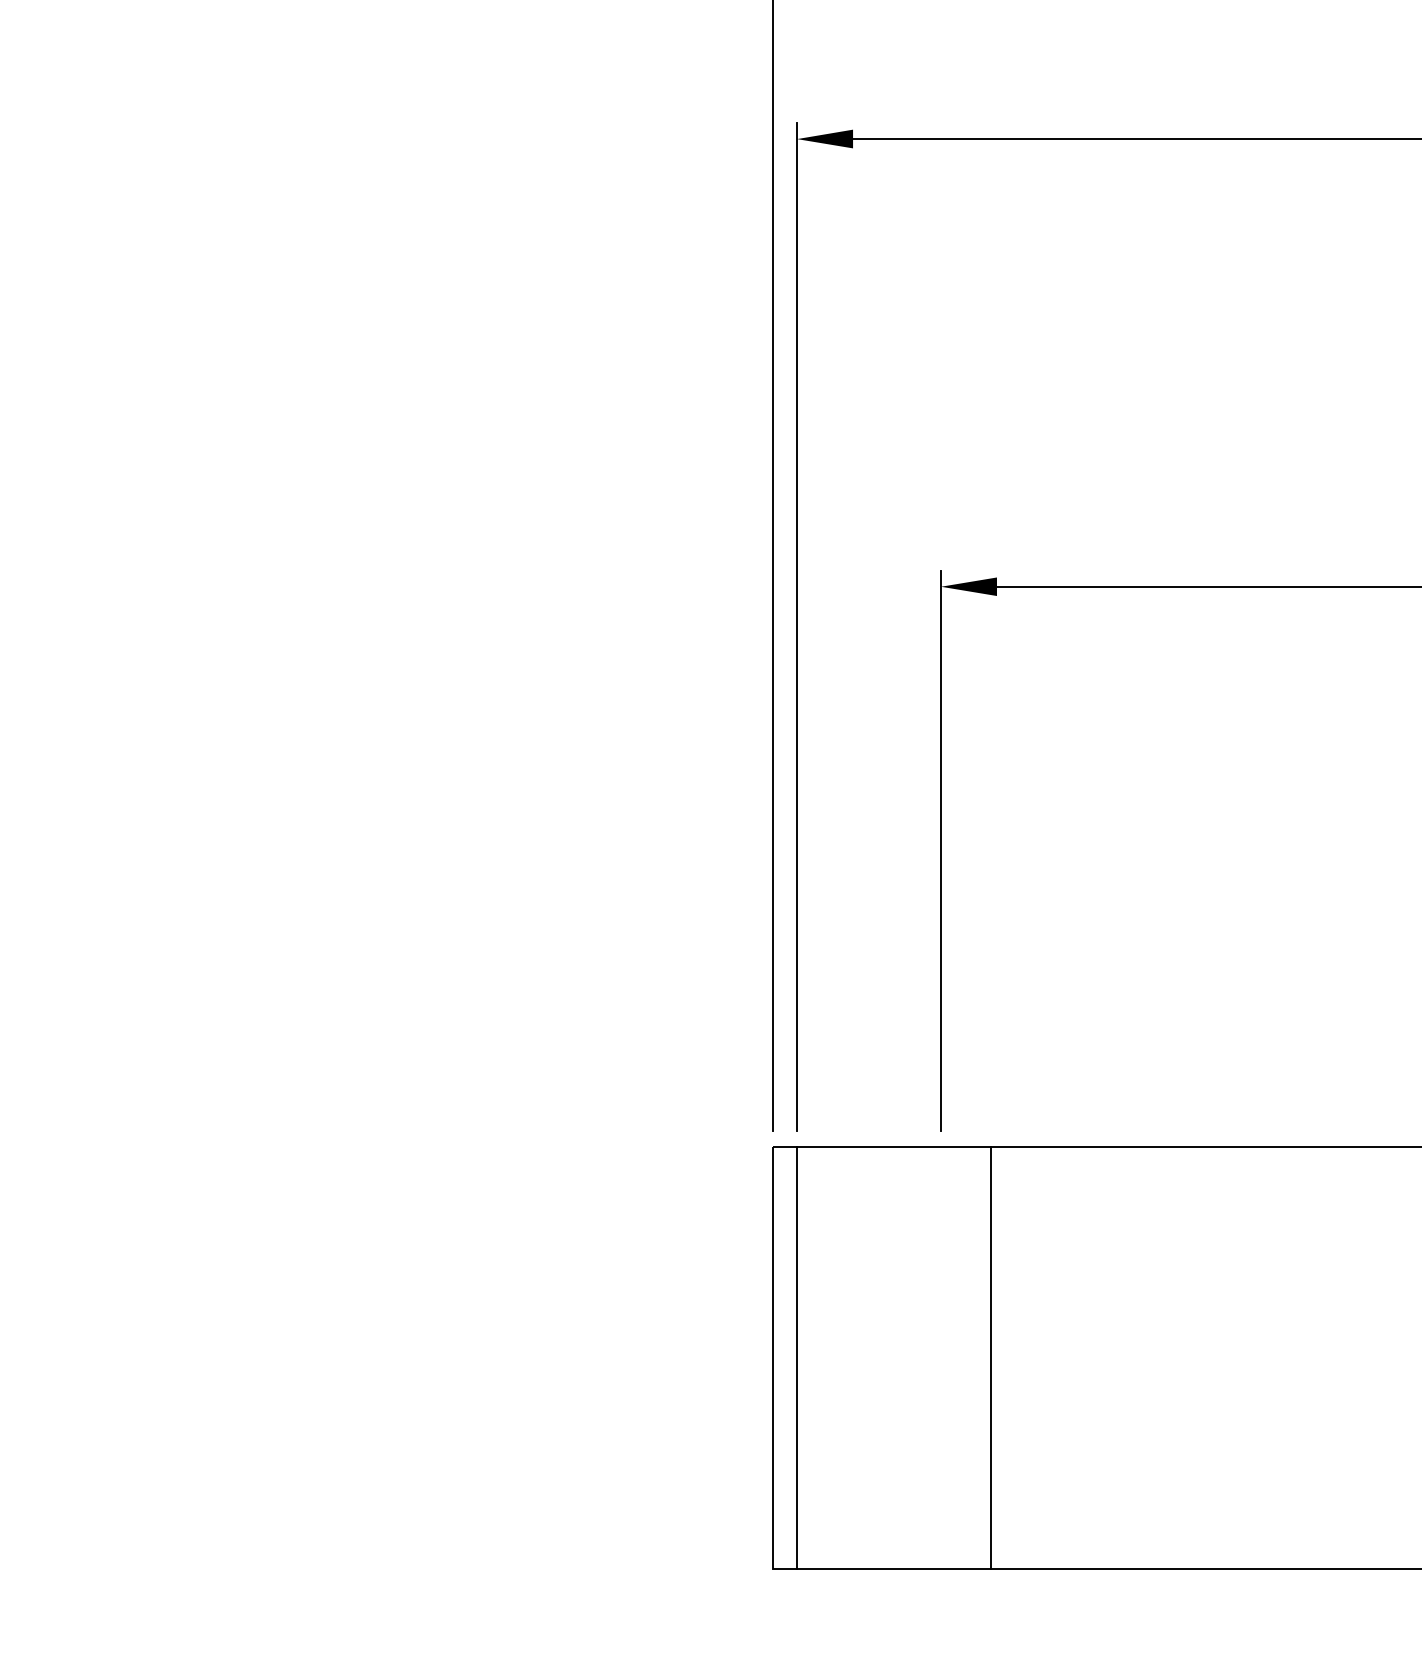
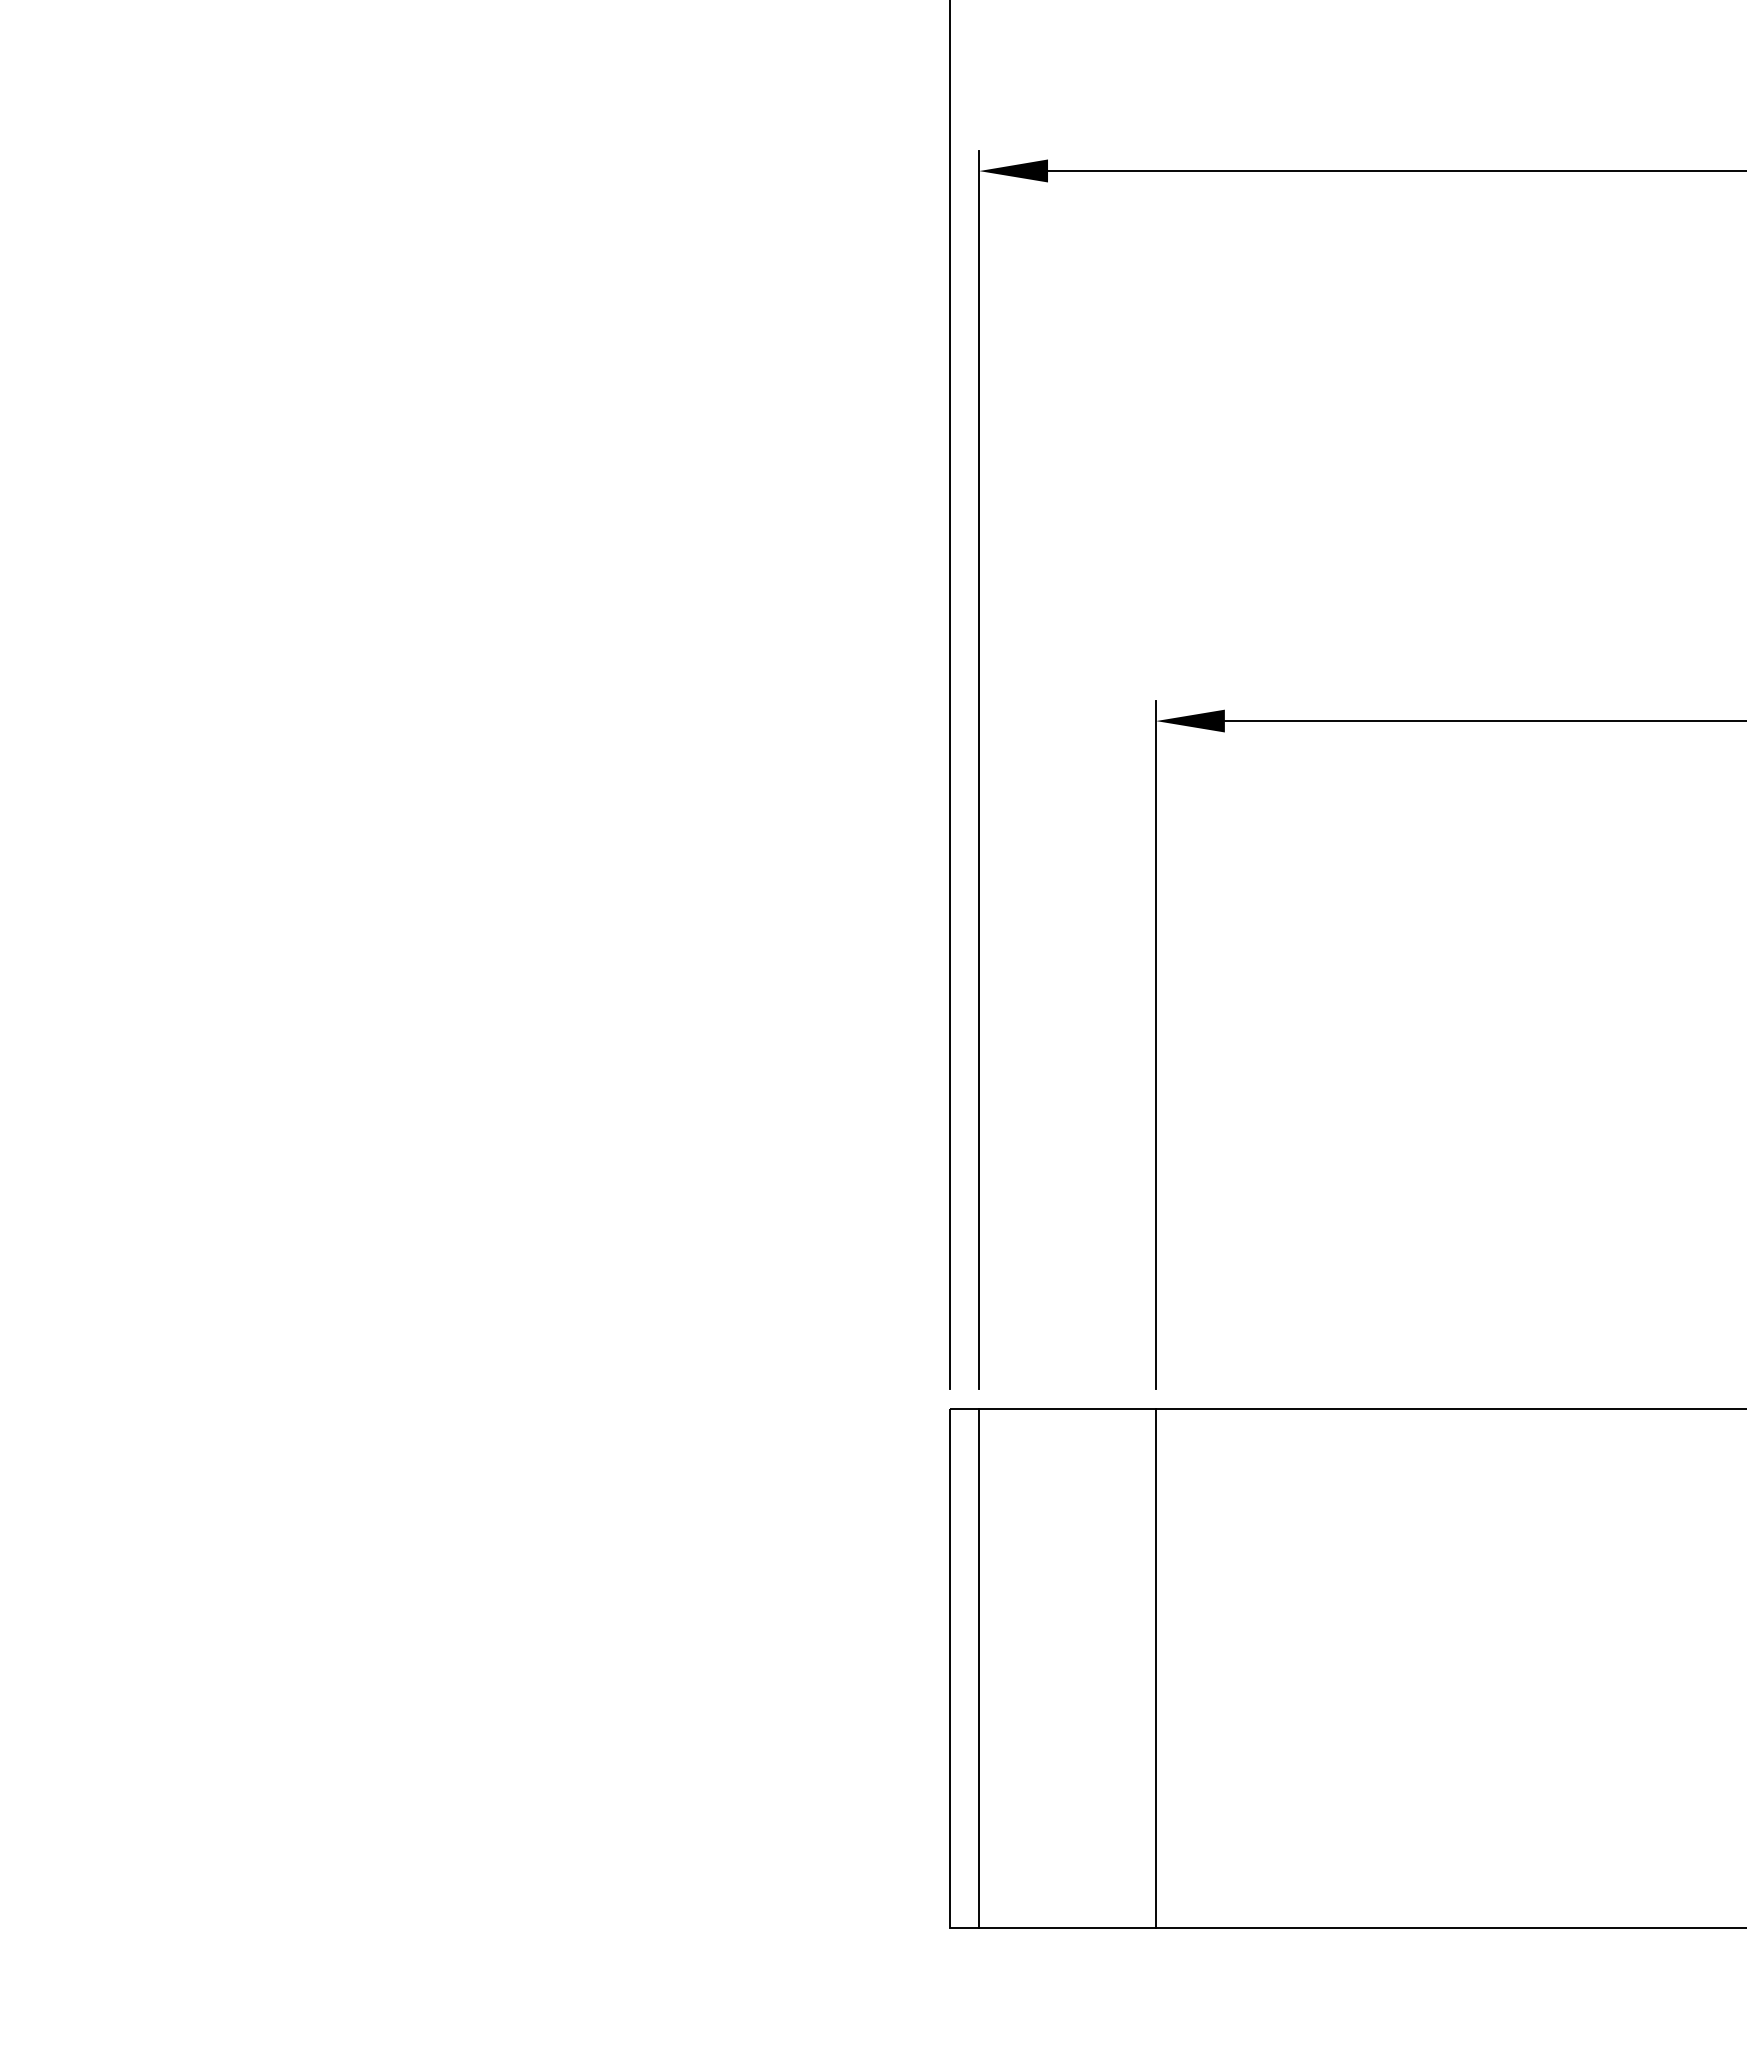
line: (991, 1357) -> (1156, 1668), moved

